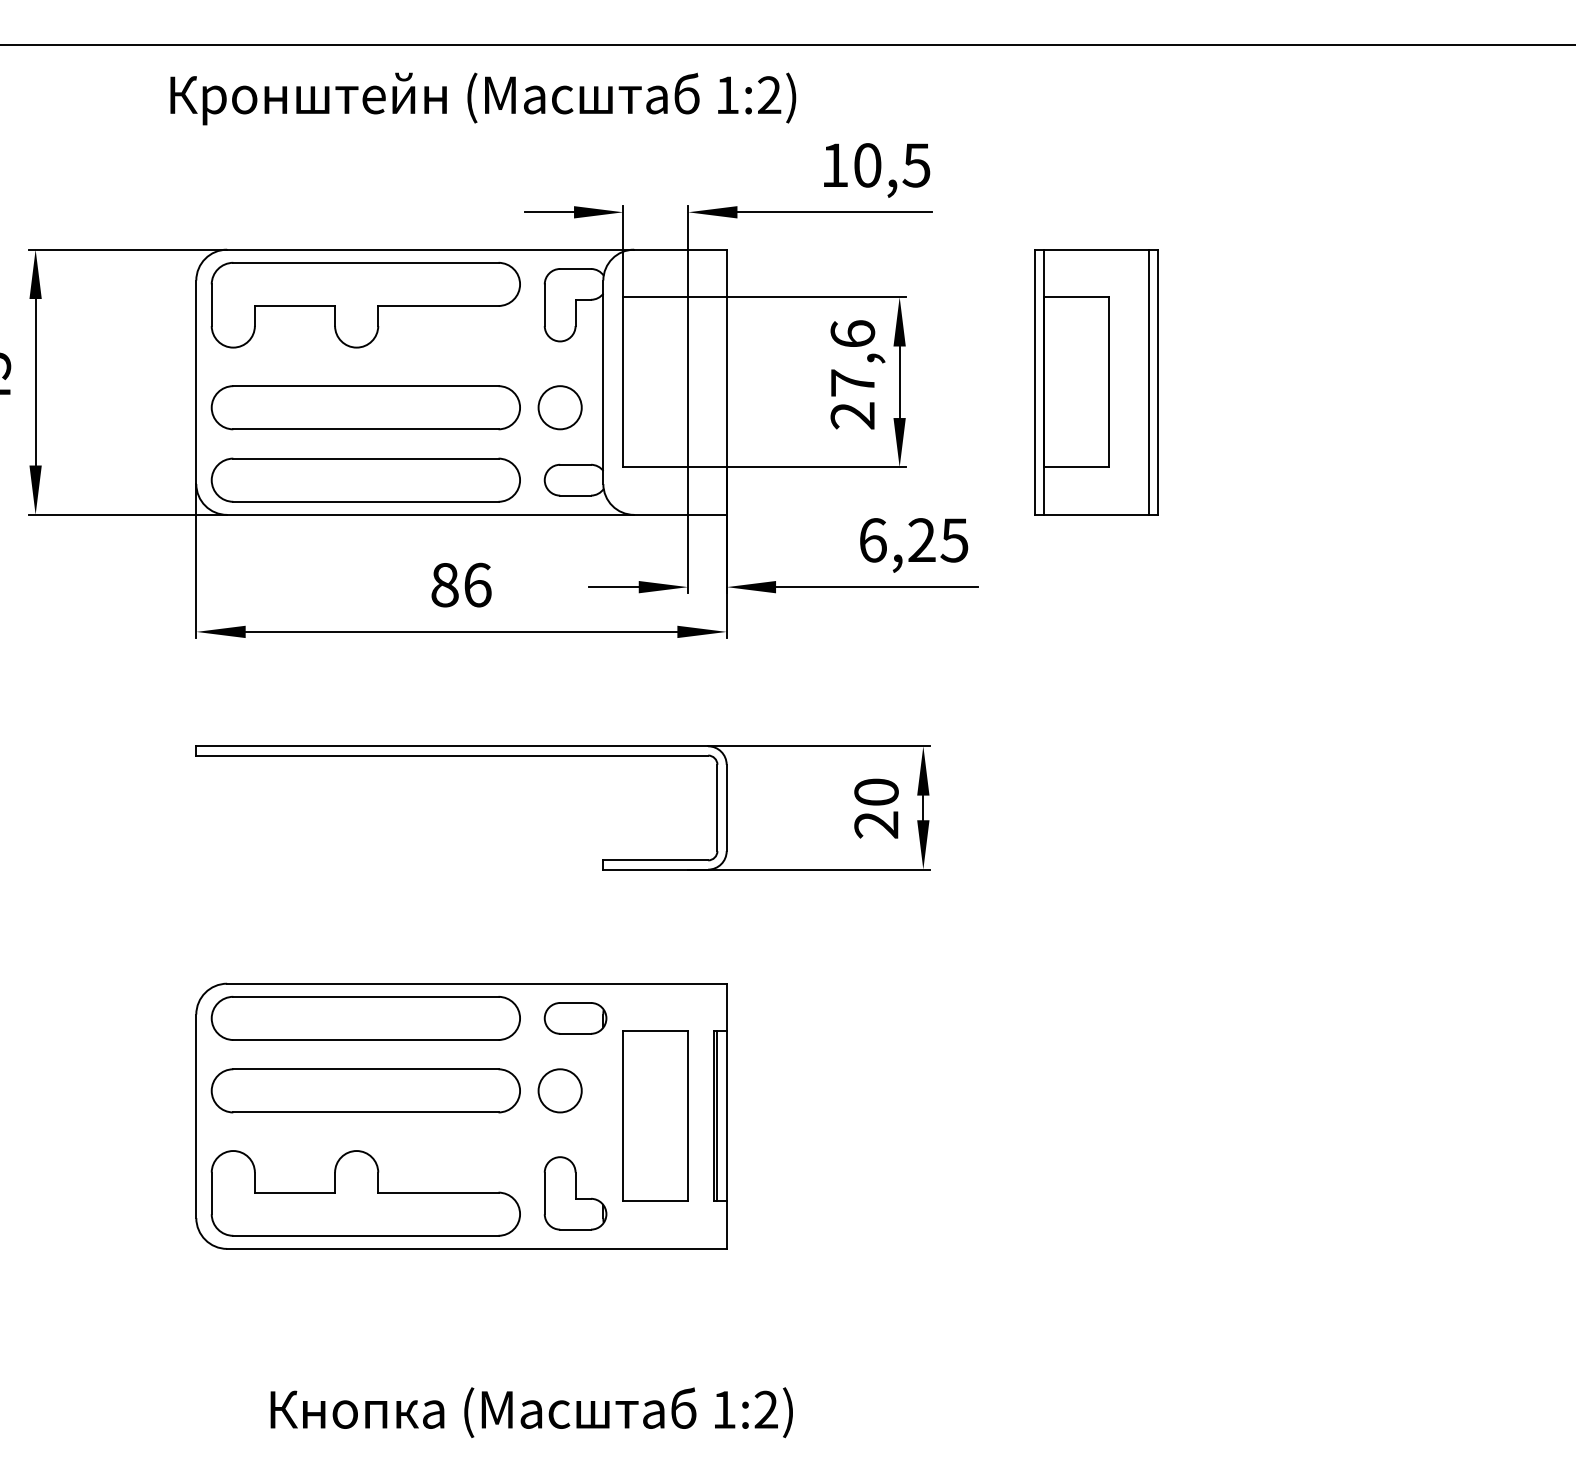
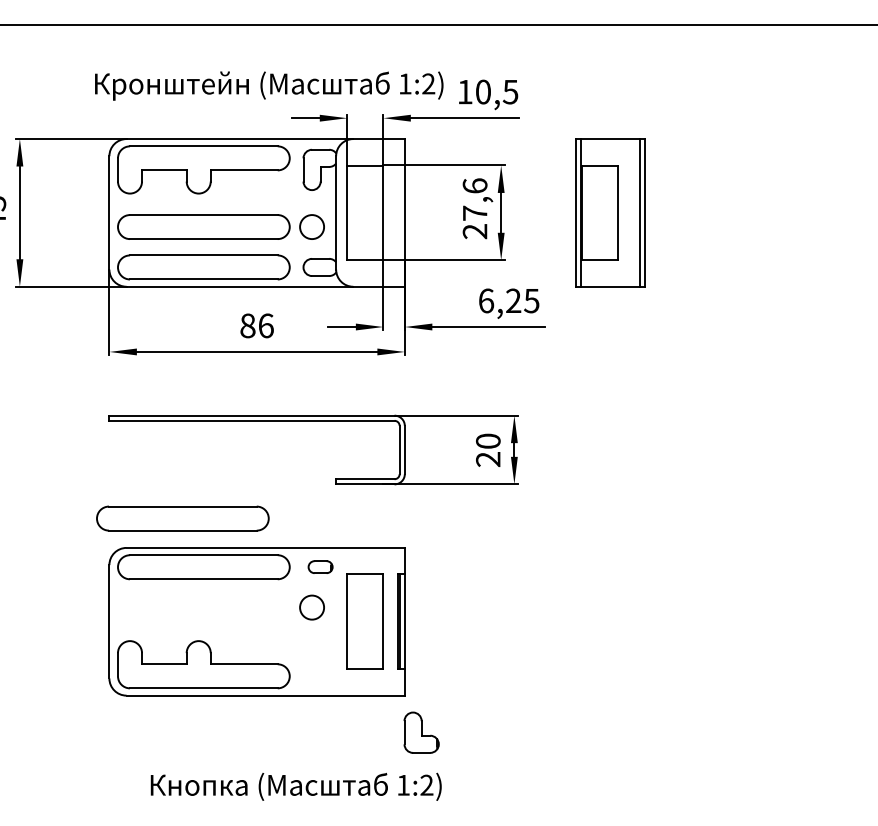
text: (483, 97) -> (269, 85), moved
part: (575, 1017) -> (320, 566), size x0.7
part: (365, 1090) -> (182, 518), moved
part: (575, 1192) -> (421, 732), moved

